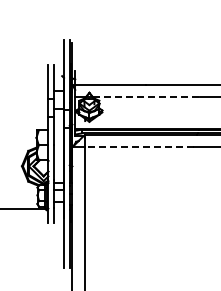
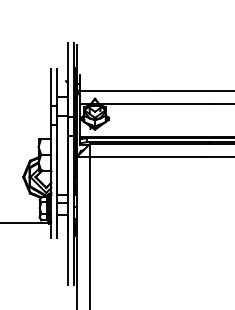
line: (146, 97) -> (155, 103), dashed -> solid
line: (138, 147) -> (147, 157), dashed -> solid

